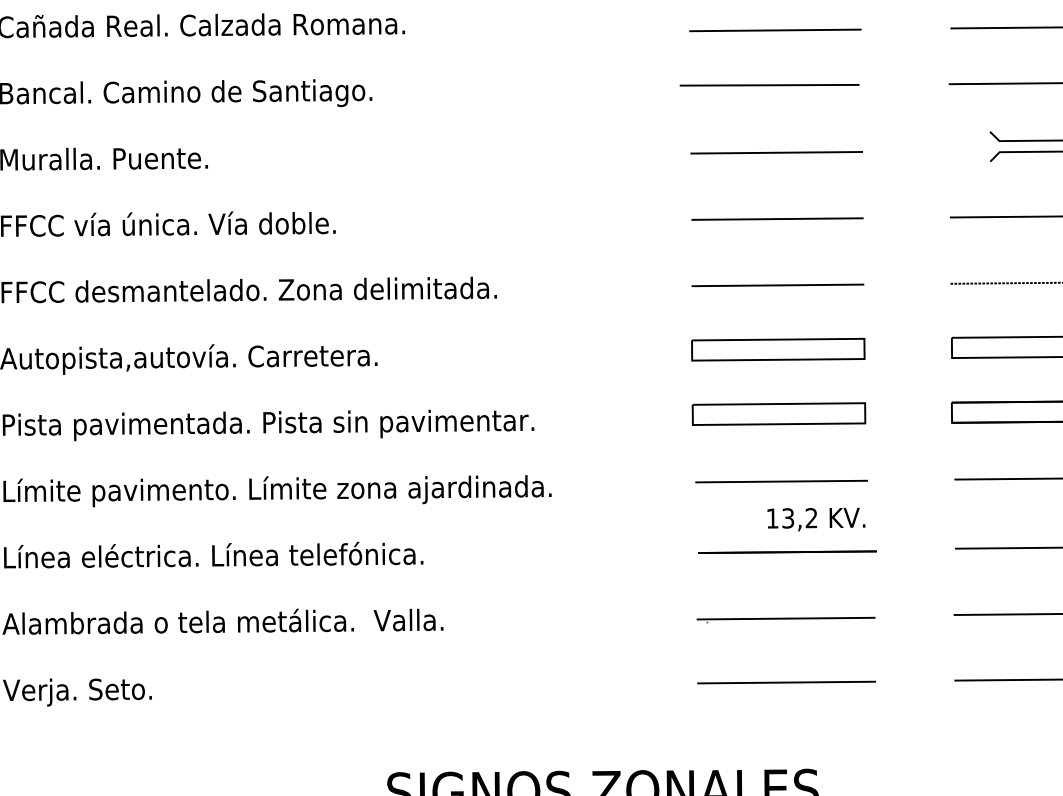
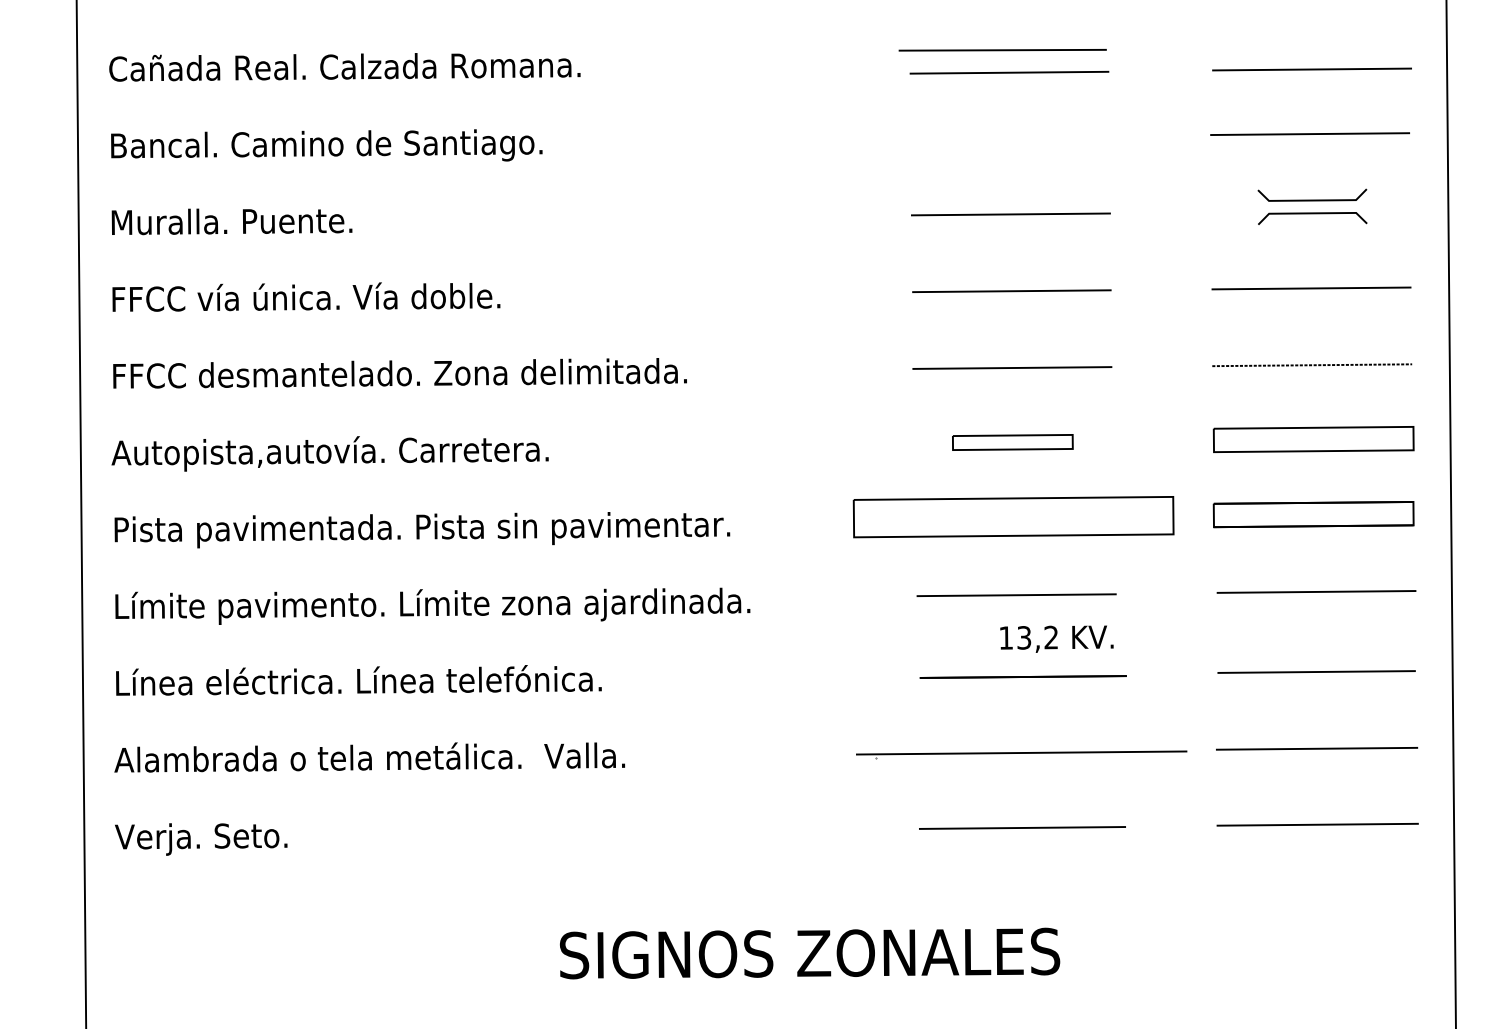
line: (769, 85) -> (1002, 50), moved
part: (778, 349) -> (1012, 442), size x0.6
part: (778, 413) -> (1013, 516), size x1.6
part: (785, 619) -> (1021, 755), size x1.6

